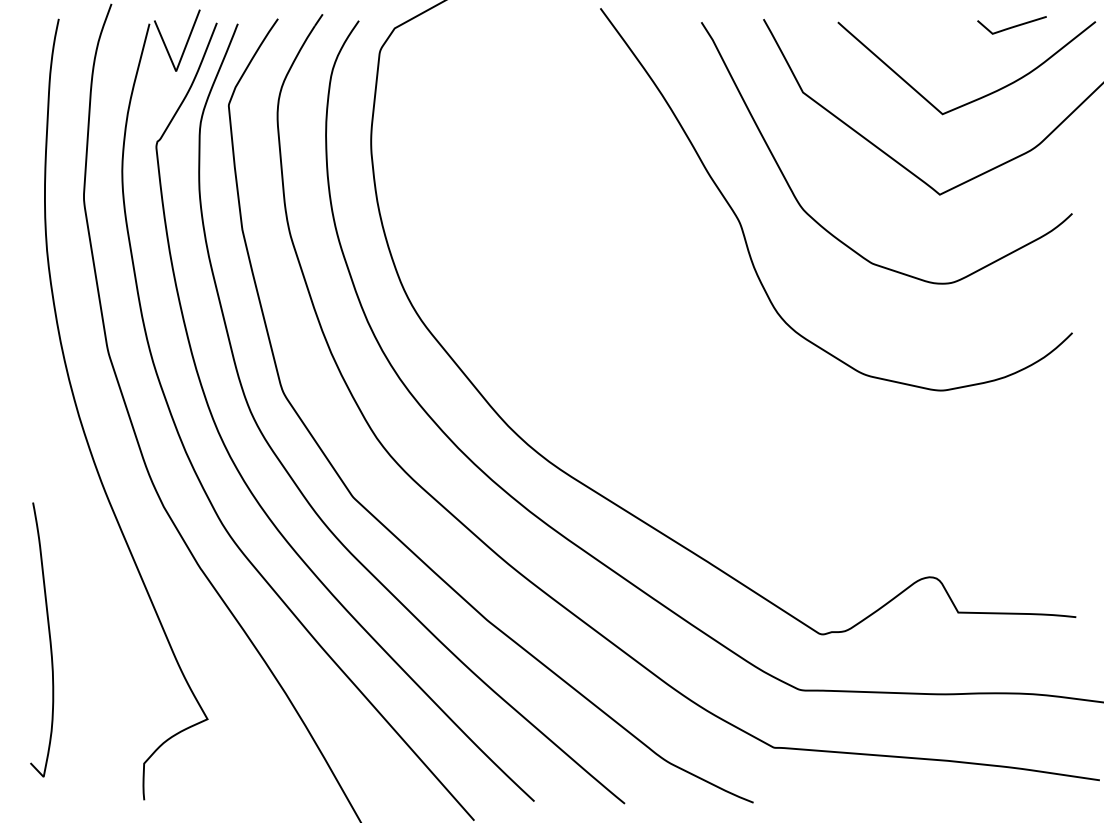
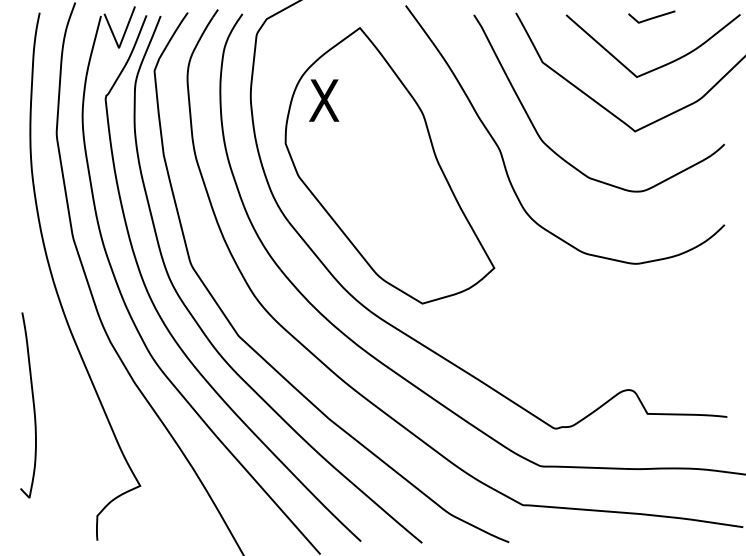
curve: (1011, 26) -> (651, 17), moved
part: (576, 245) -> (389, 165), added
curve: (48, 637) -> (32, 403), moved

